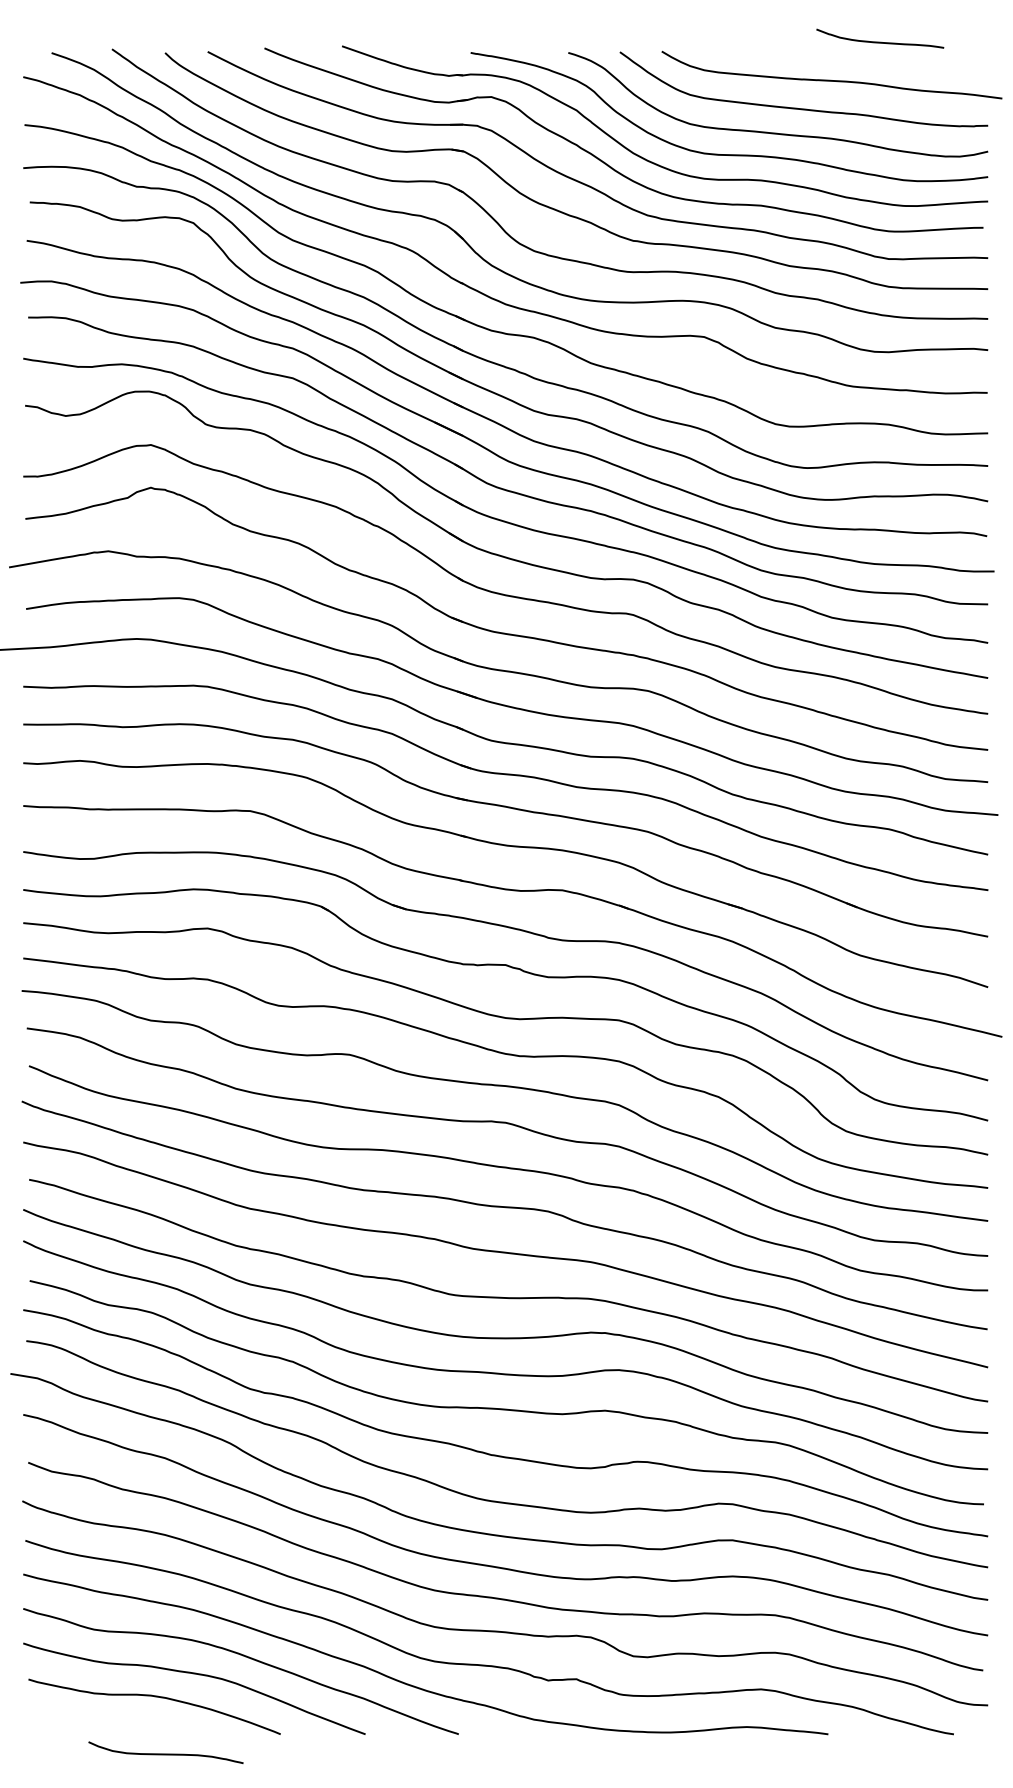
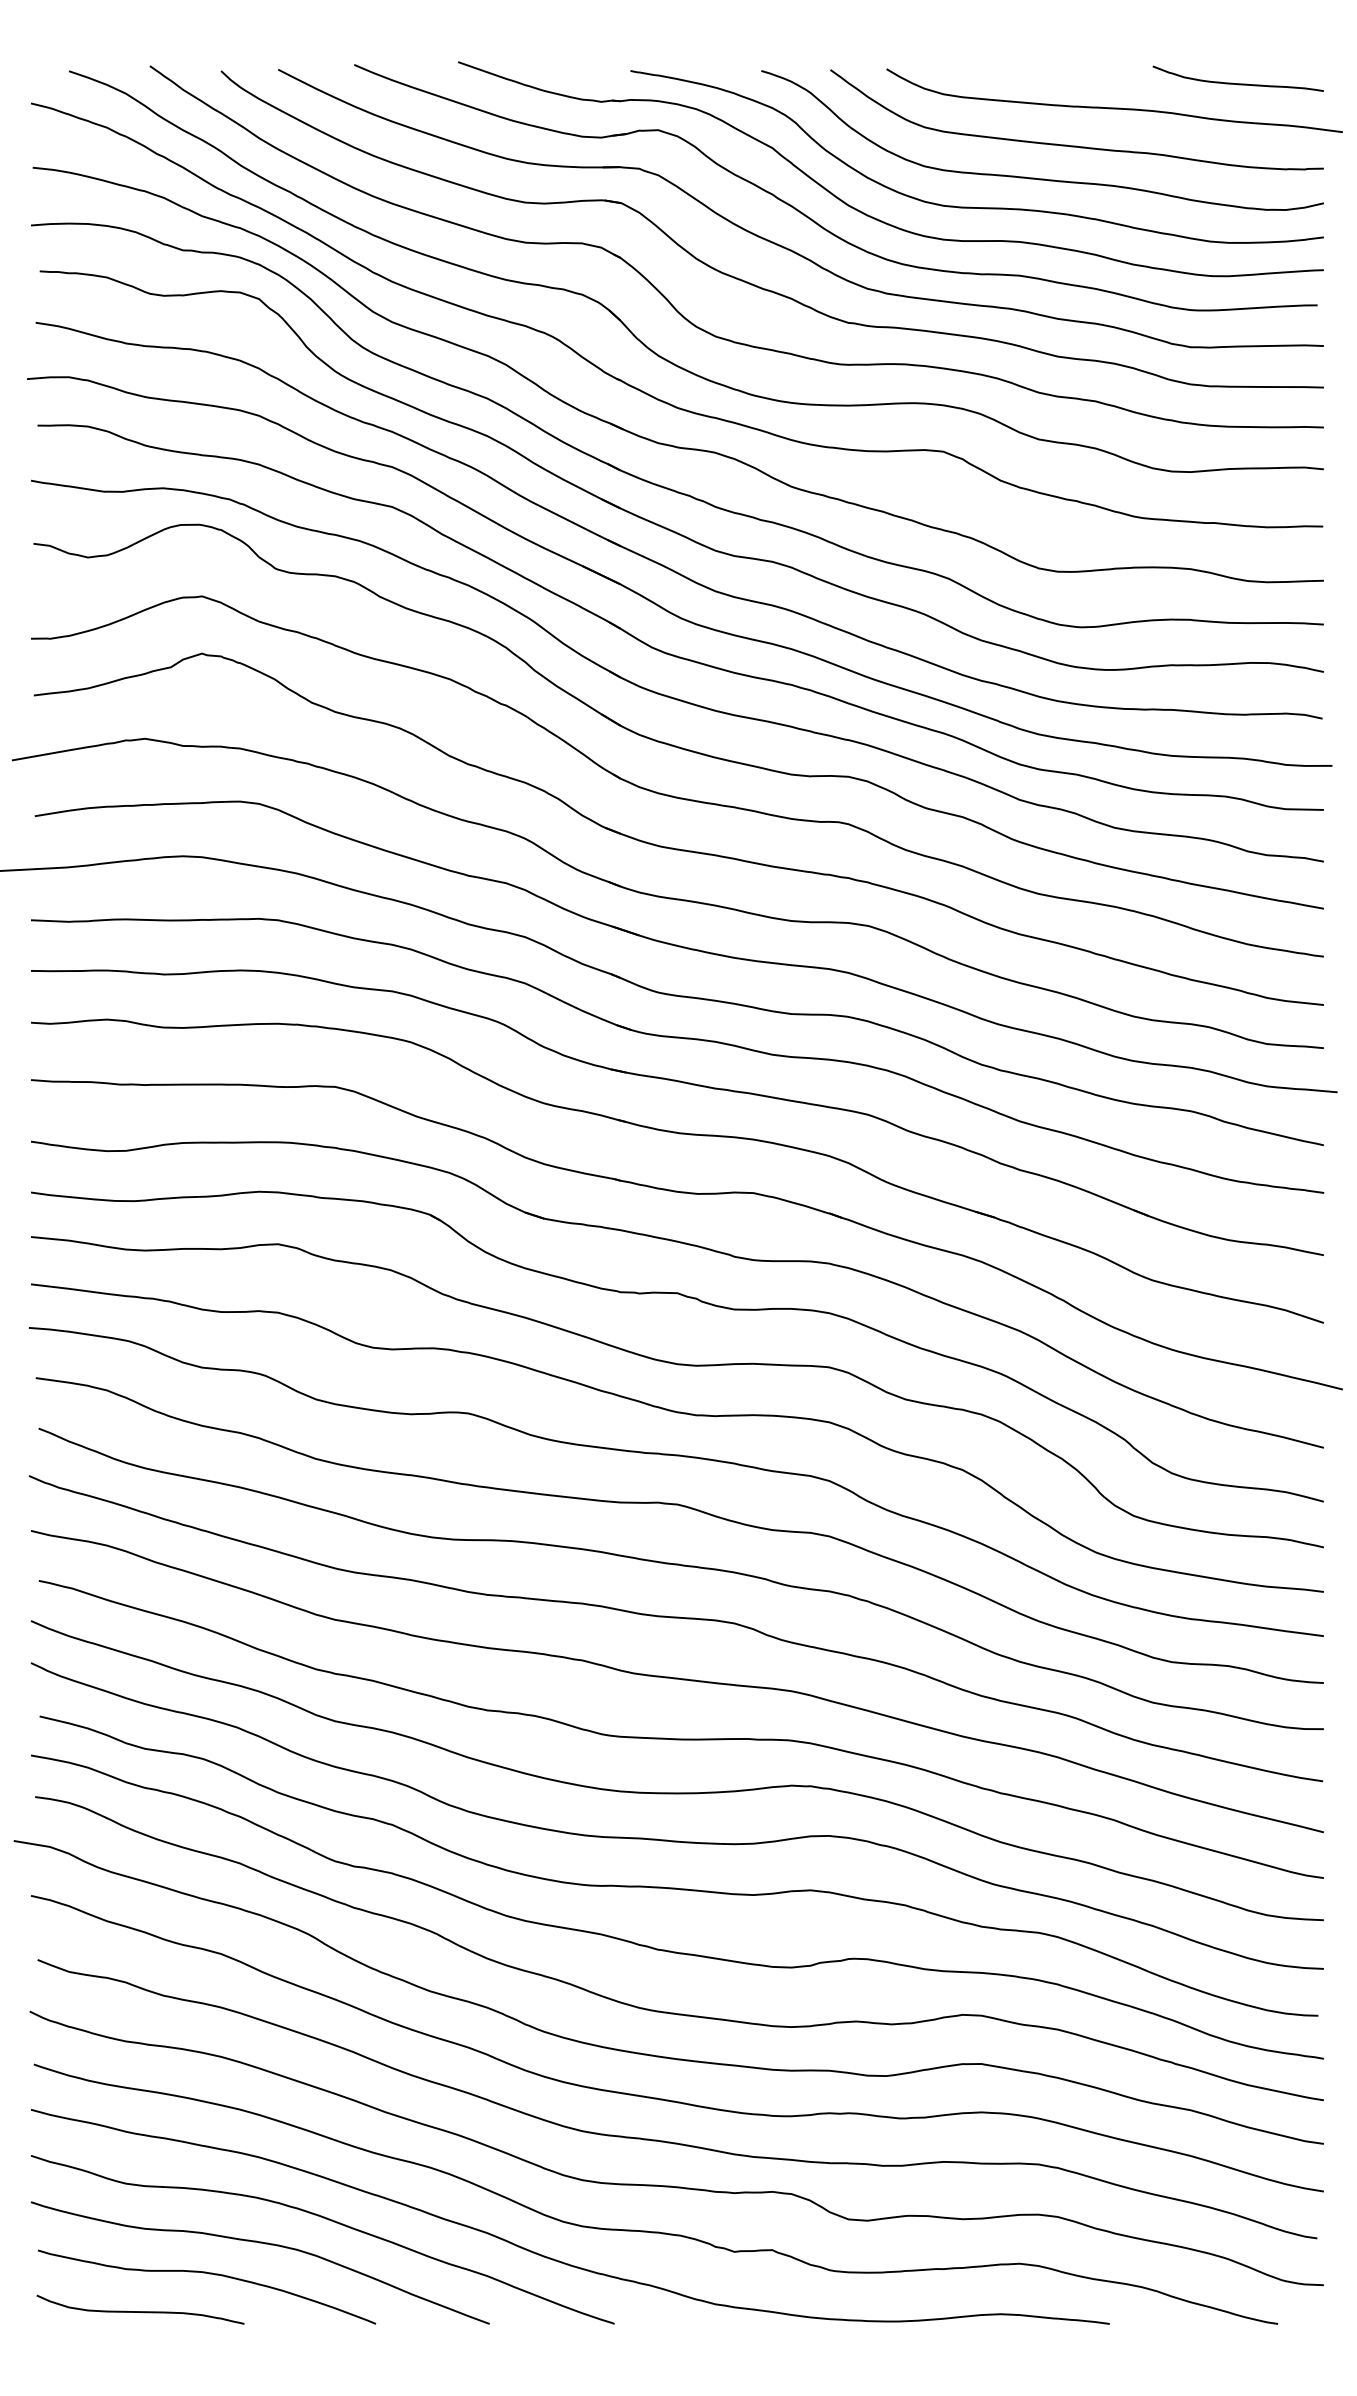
curve: (880, 41) -> (1238, 82), moved
curve: (165, 1753) -> (139, 2310), moved

